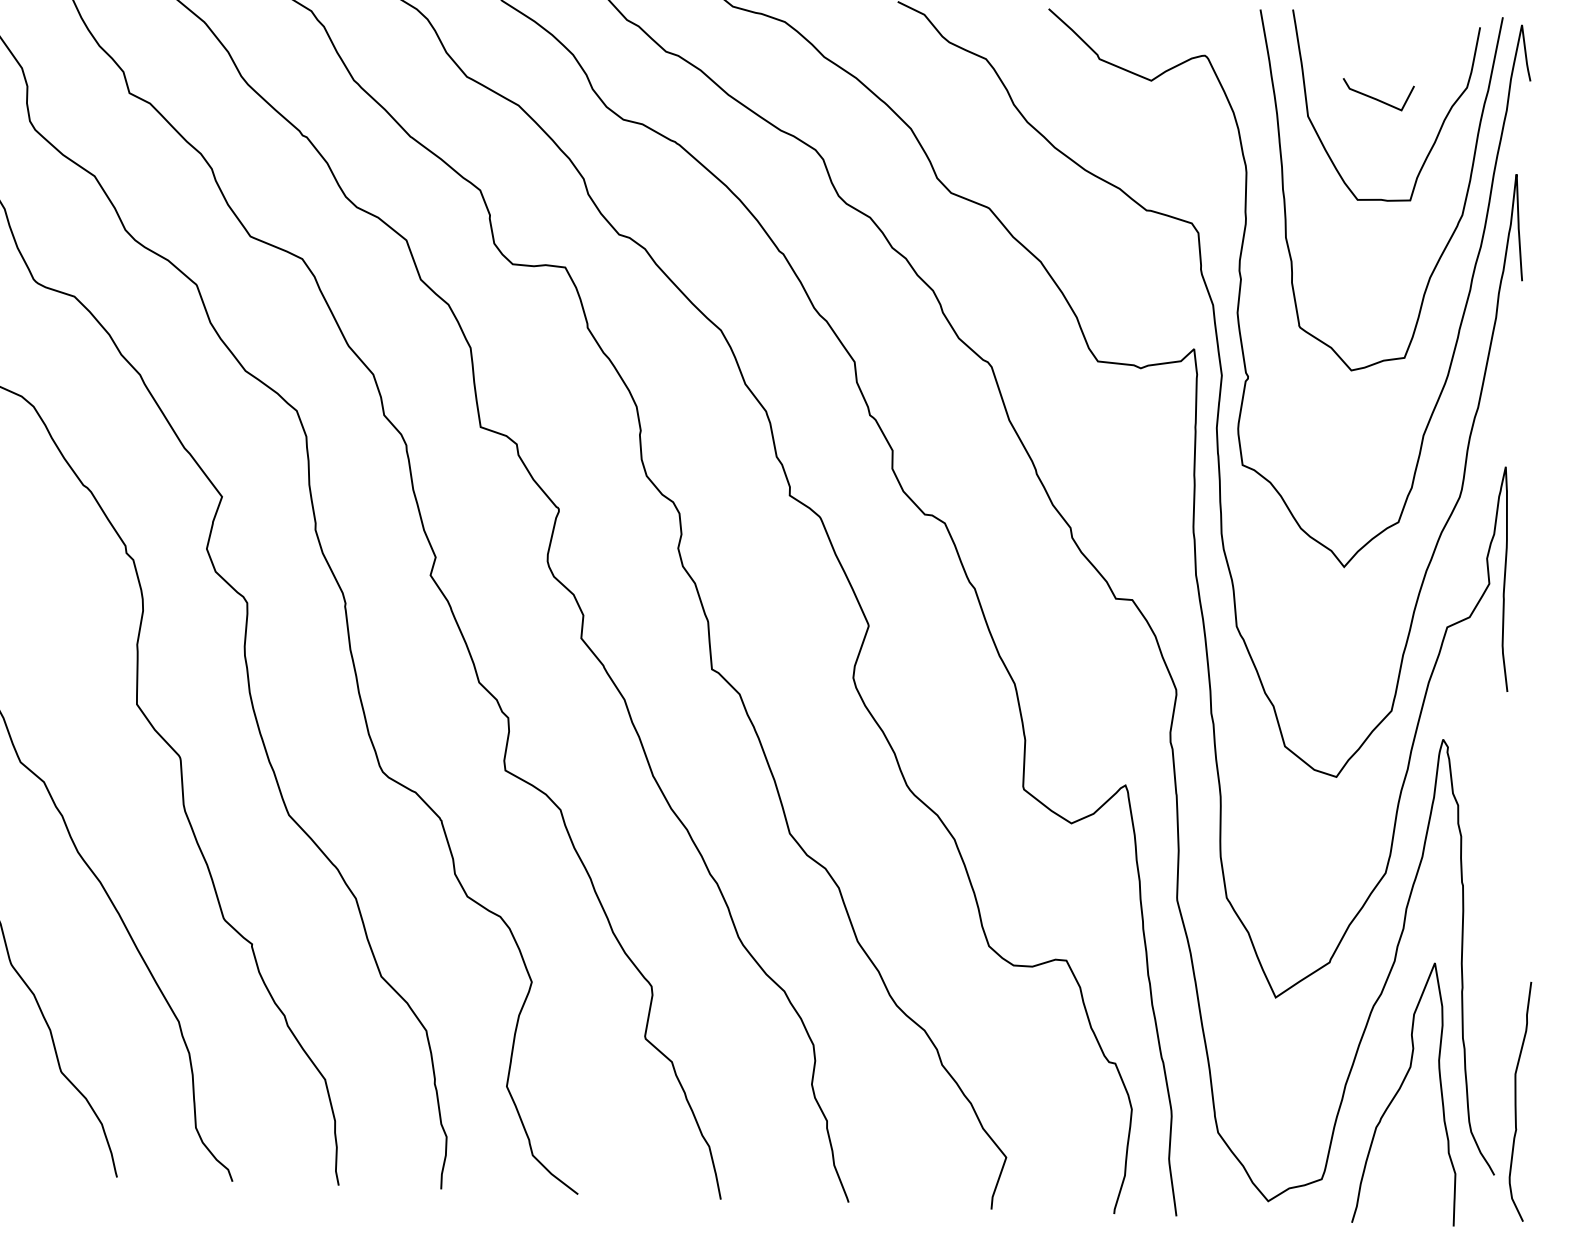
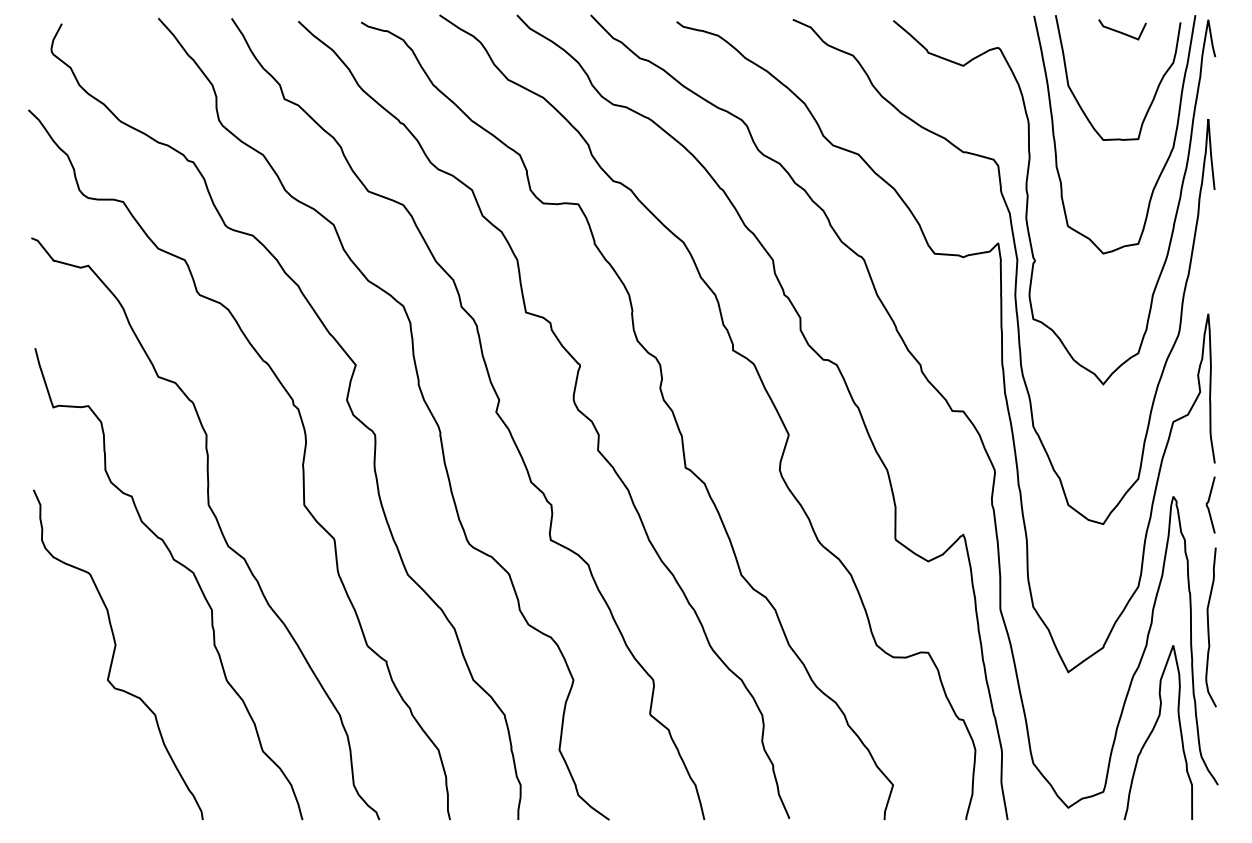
curve: (1376, 97) -> (1121, 31), moved
curve: (1495, 751) -> (1208, 503), added
curve: (1517, 1101) -> (1209, 627), moved

